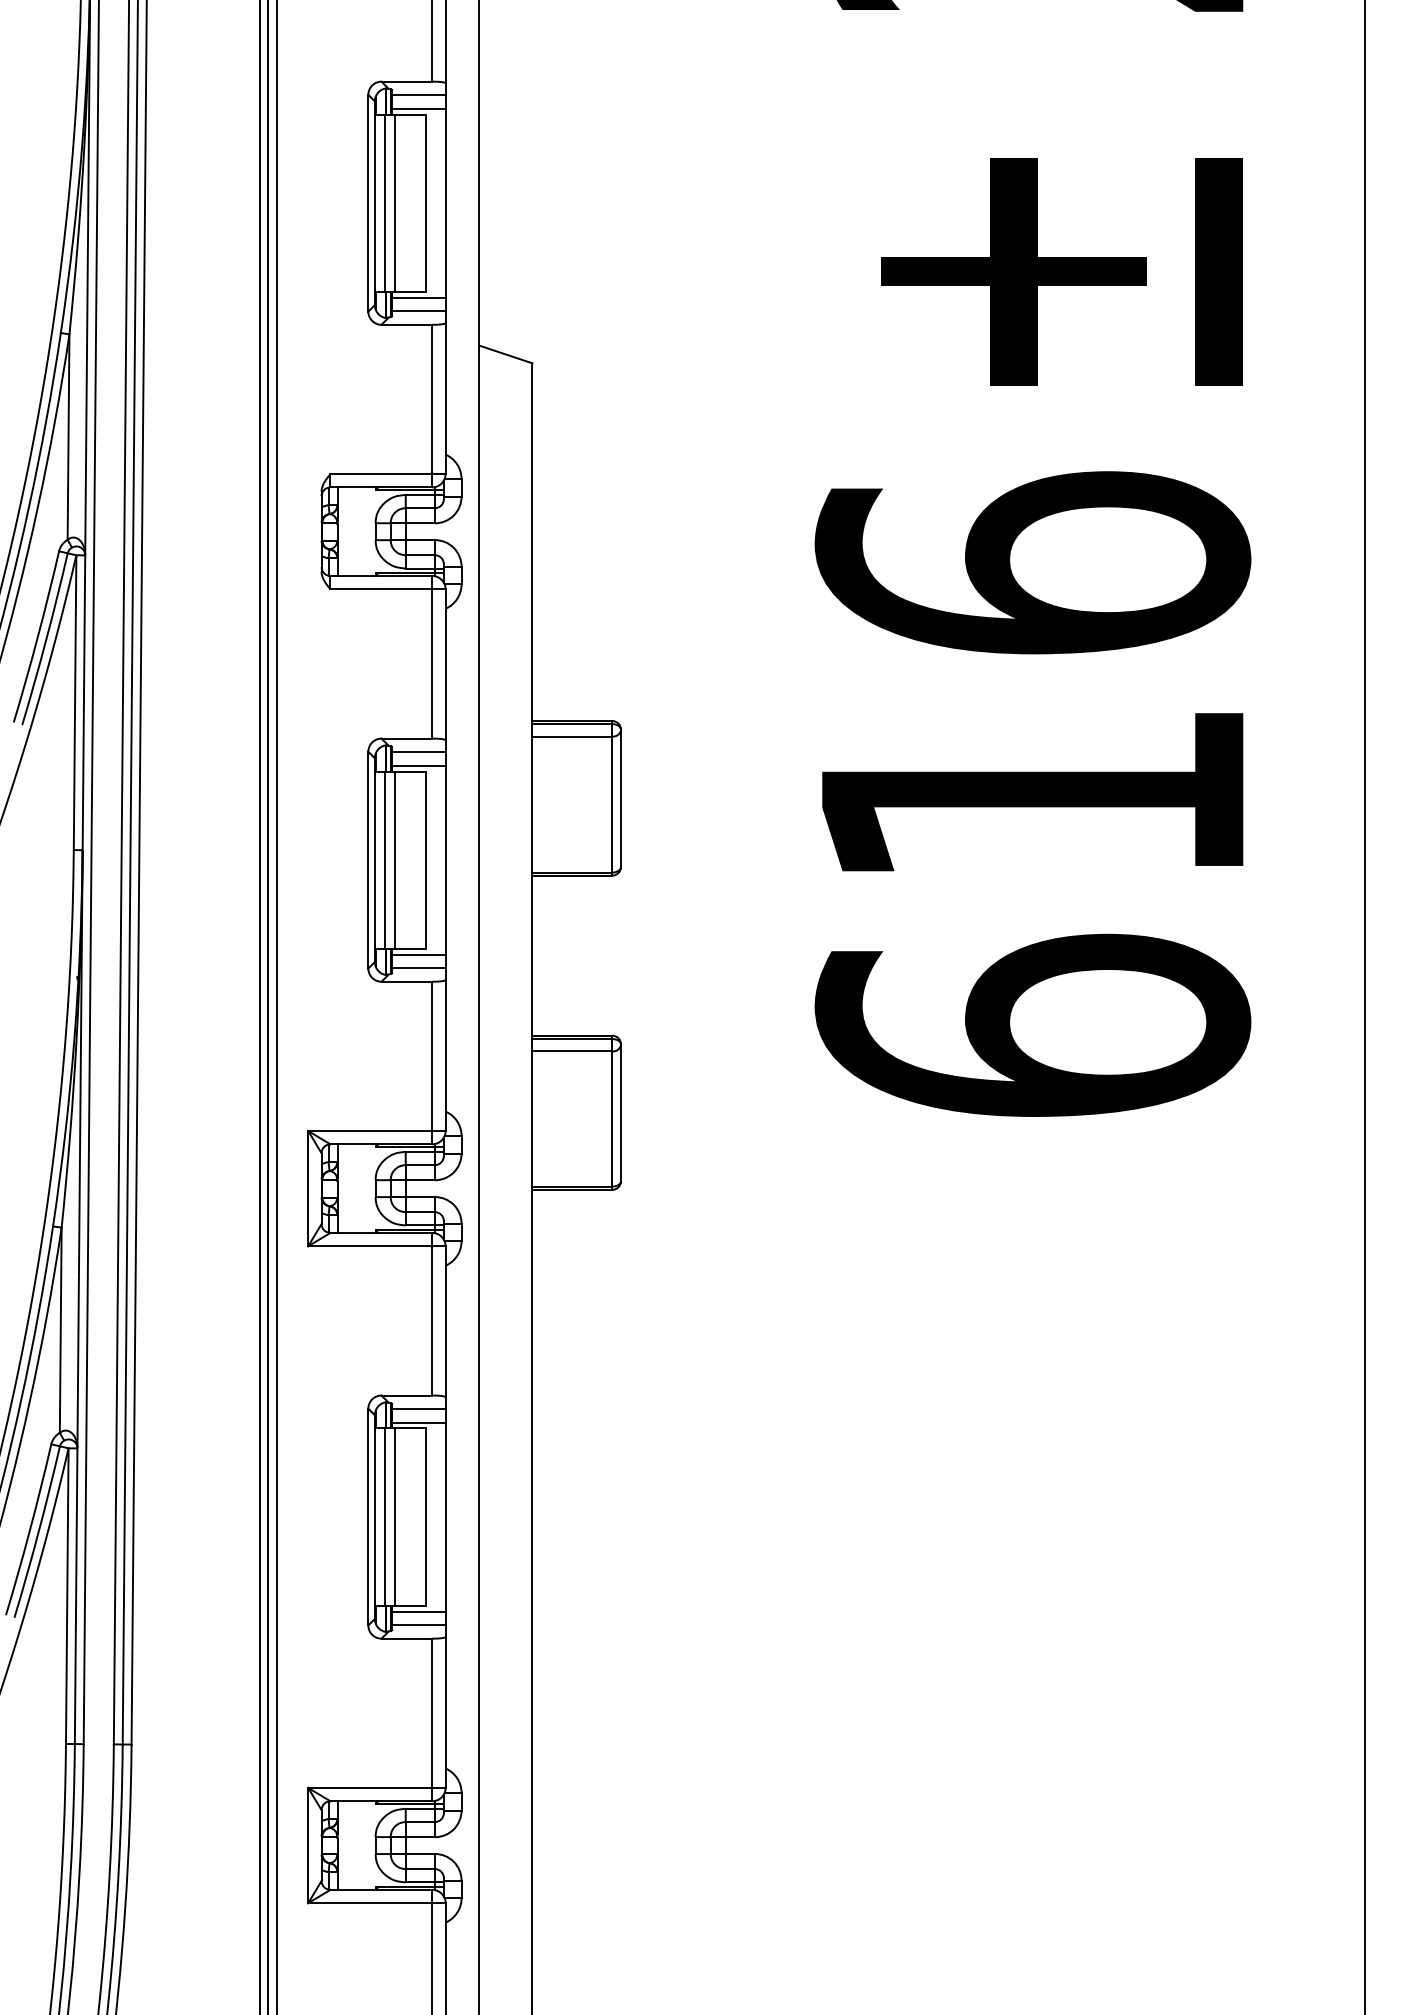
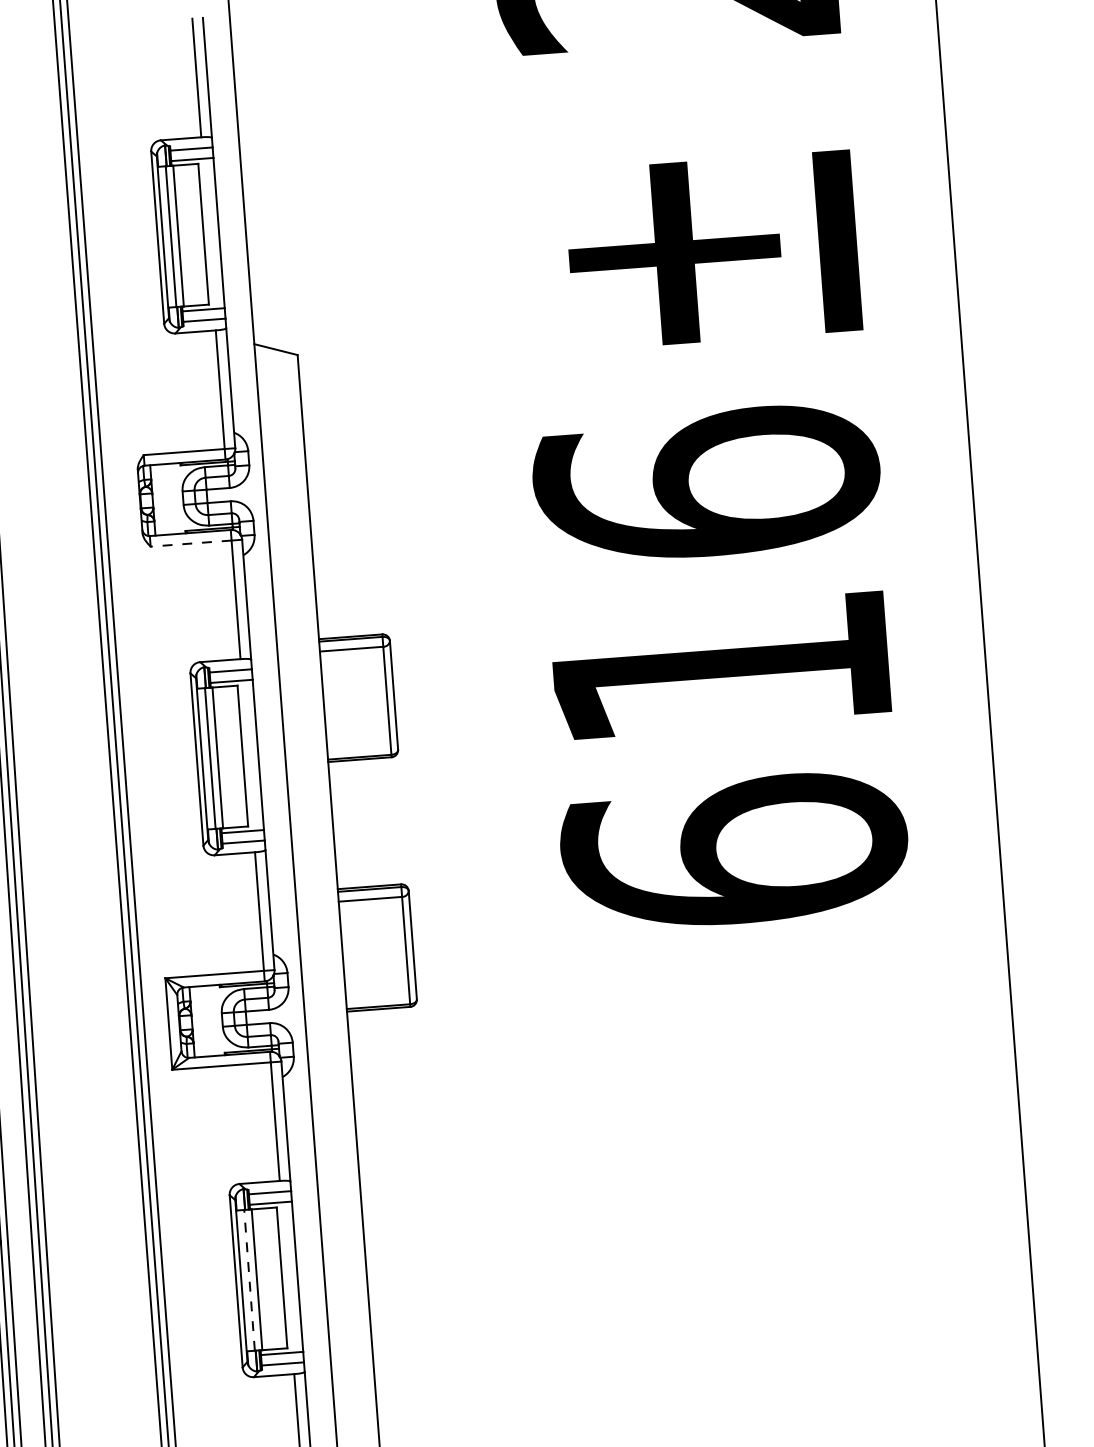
line: (381, 589) -> (191, 543), solid -> dashed
line: (385, 1517) -> (249, 1280), solid -> dashed

